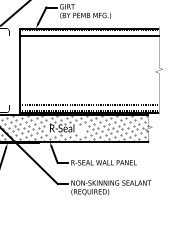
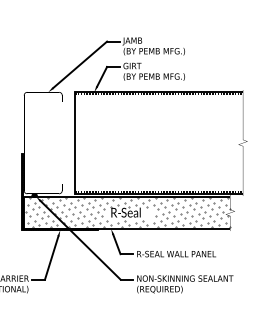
line: (89, 36) -> (158, 101), removed
line: (89, 105) -> (158, 184), removed

